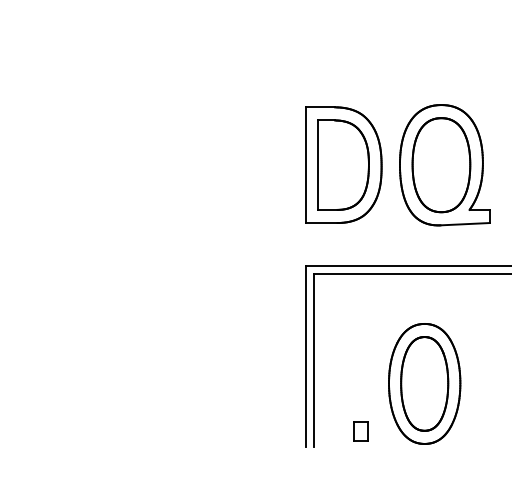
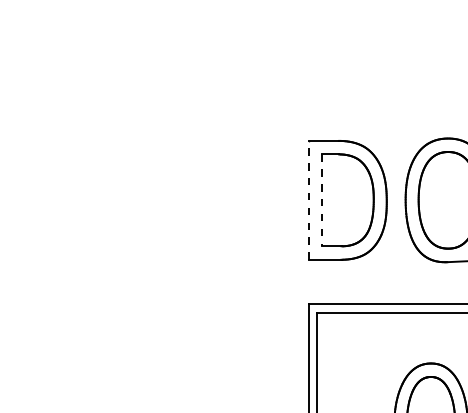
line: (305, 165) -> (308, 200), solid -> dashed
line: (318, 165) -> (321, 200), solid -> dashed

